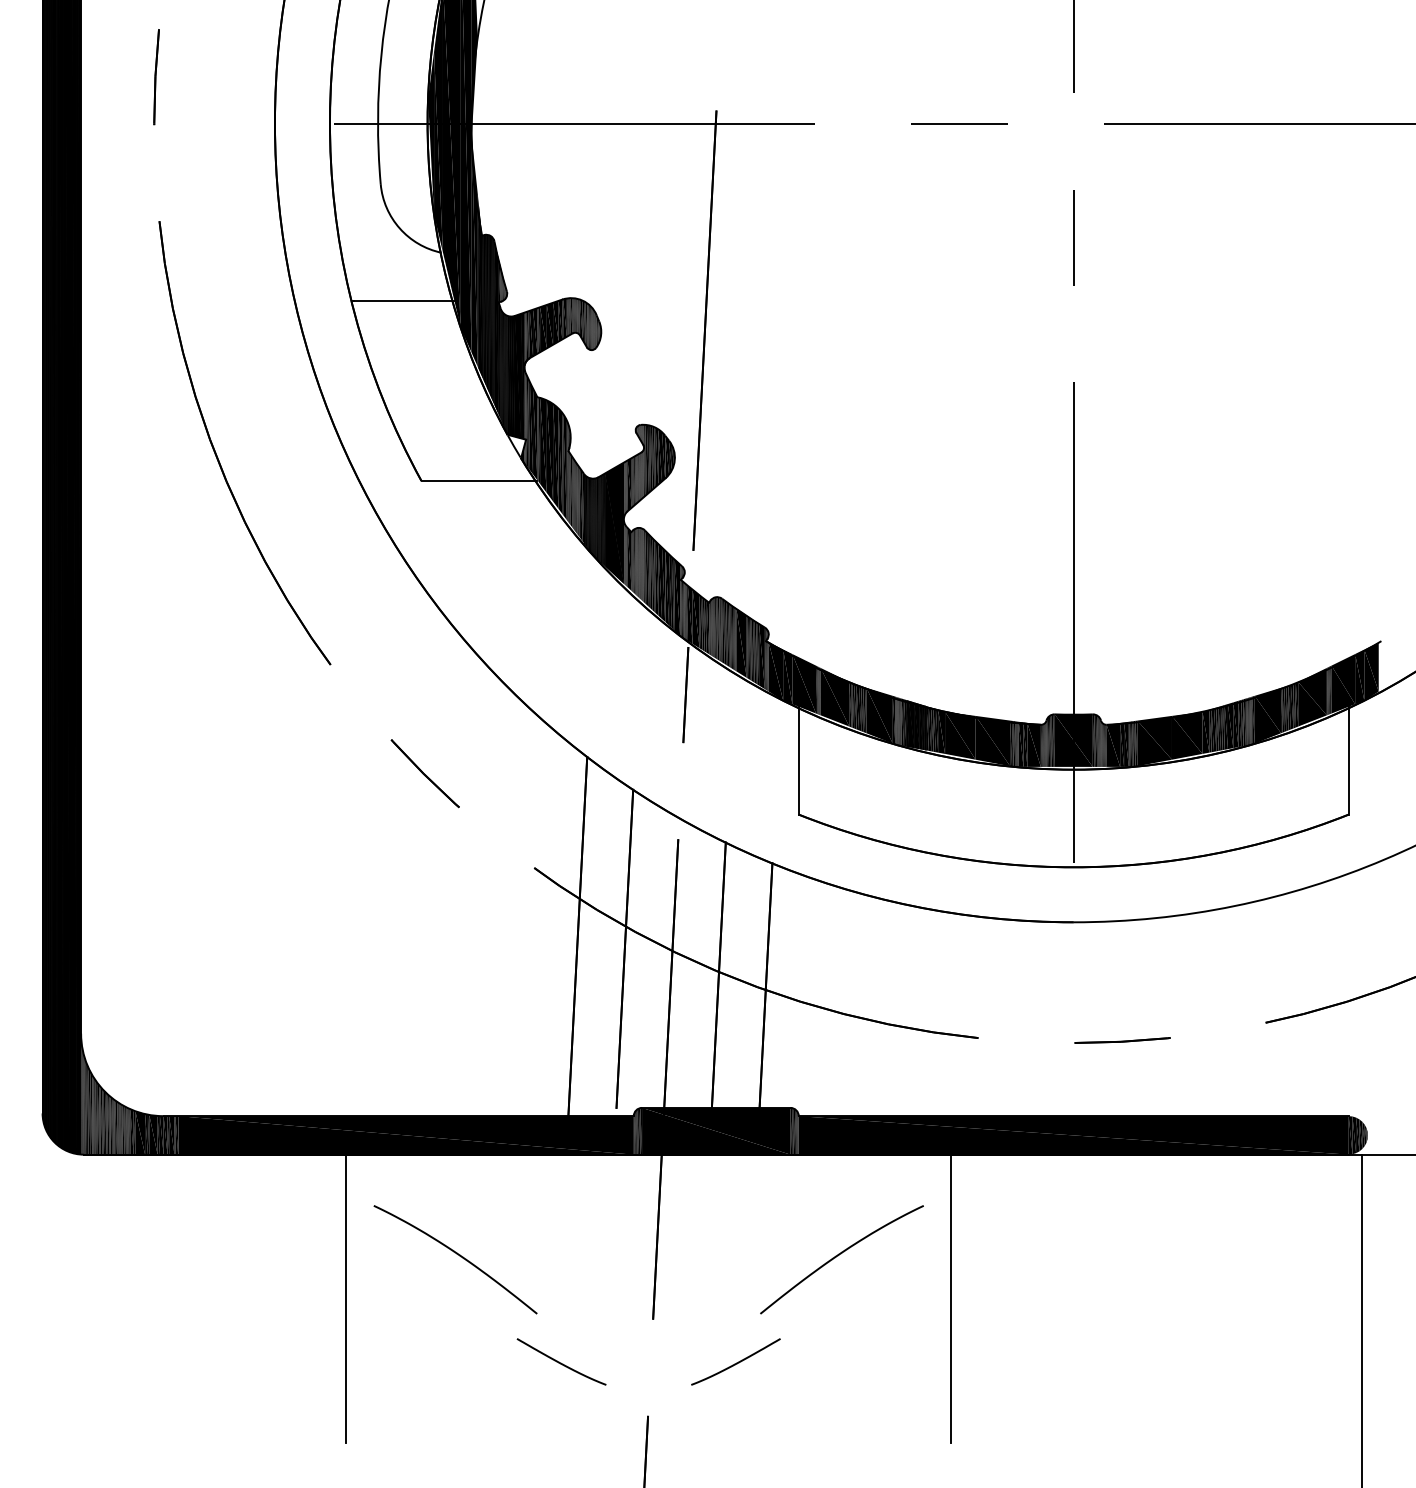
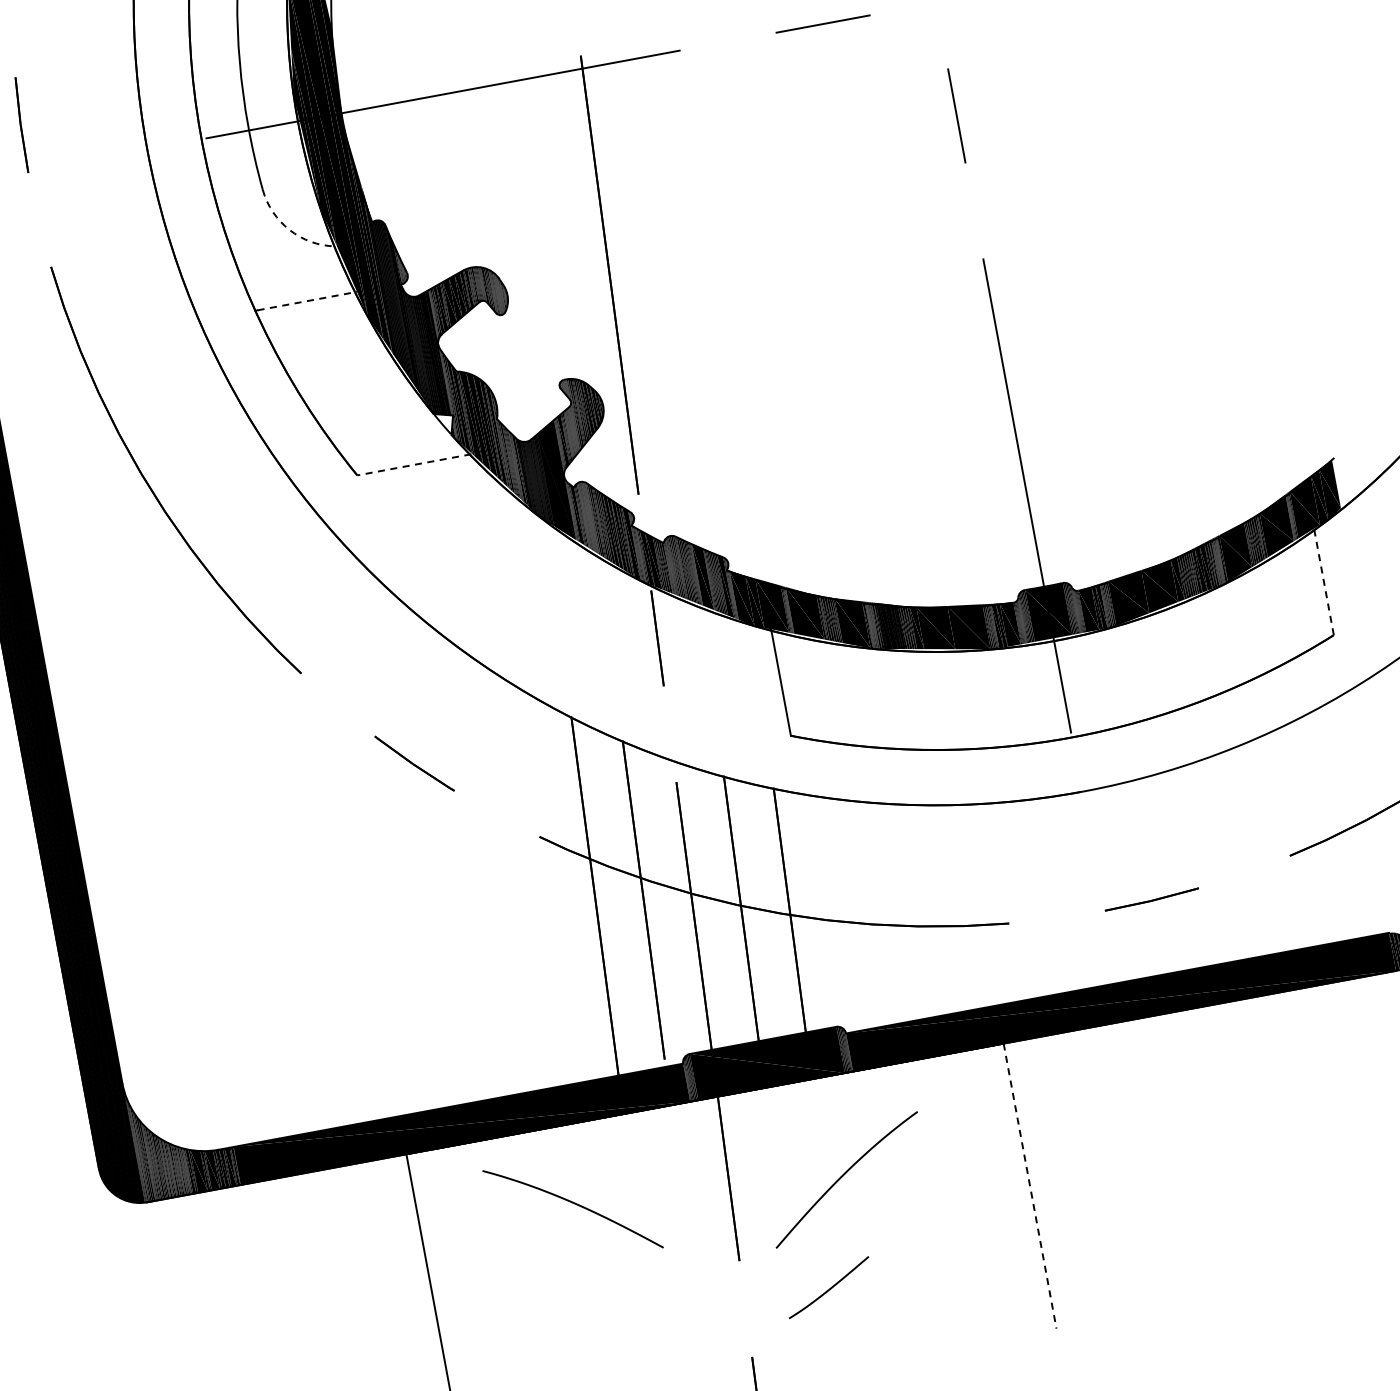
arc: (399, 228) -> (289, 230), solid -> dashed
line: (404, 301) -> (307, 301), solid -> dashed
line: (479, 480) -> (414, 464), solid -> dashed
line: (1348, 760) -> (1323, 581), solid -> dashed
curve: (458, 1255) -> (575, 1204), moved
curve: (838, 1256) -> (842, 1177), moved
line: (951, 1299) -> (1030, 1186), solid -> dashed
curve: (561, 1362) -> (656, 1320), removed

